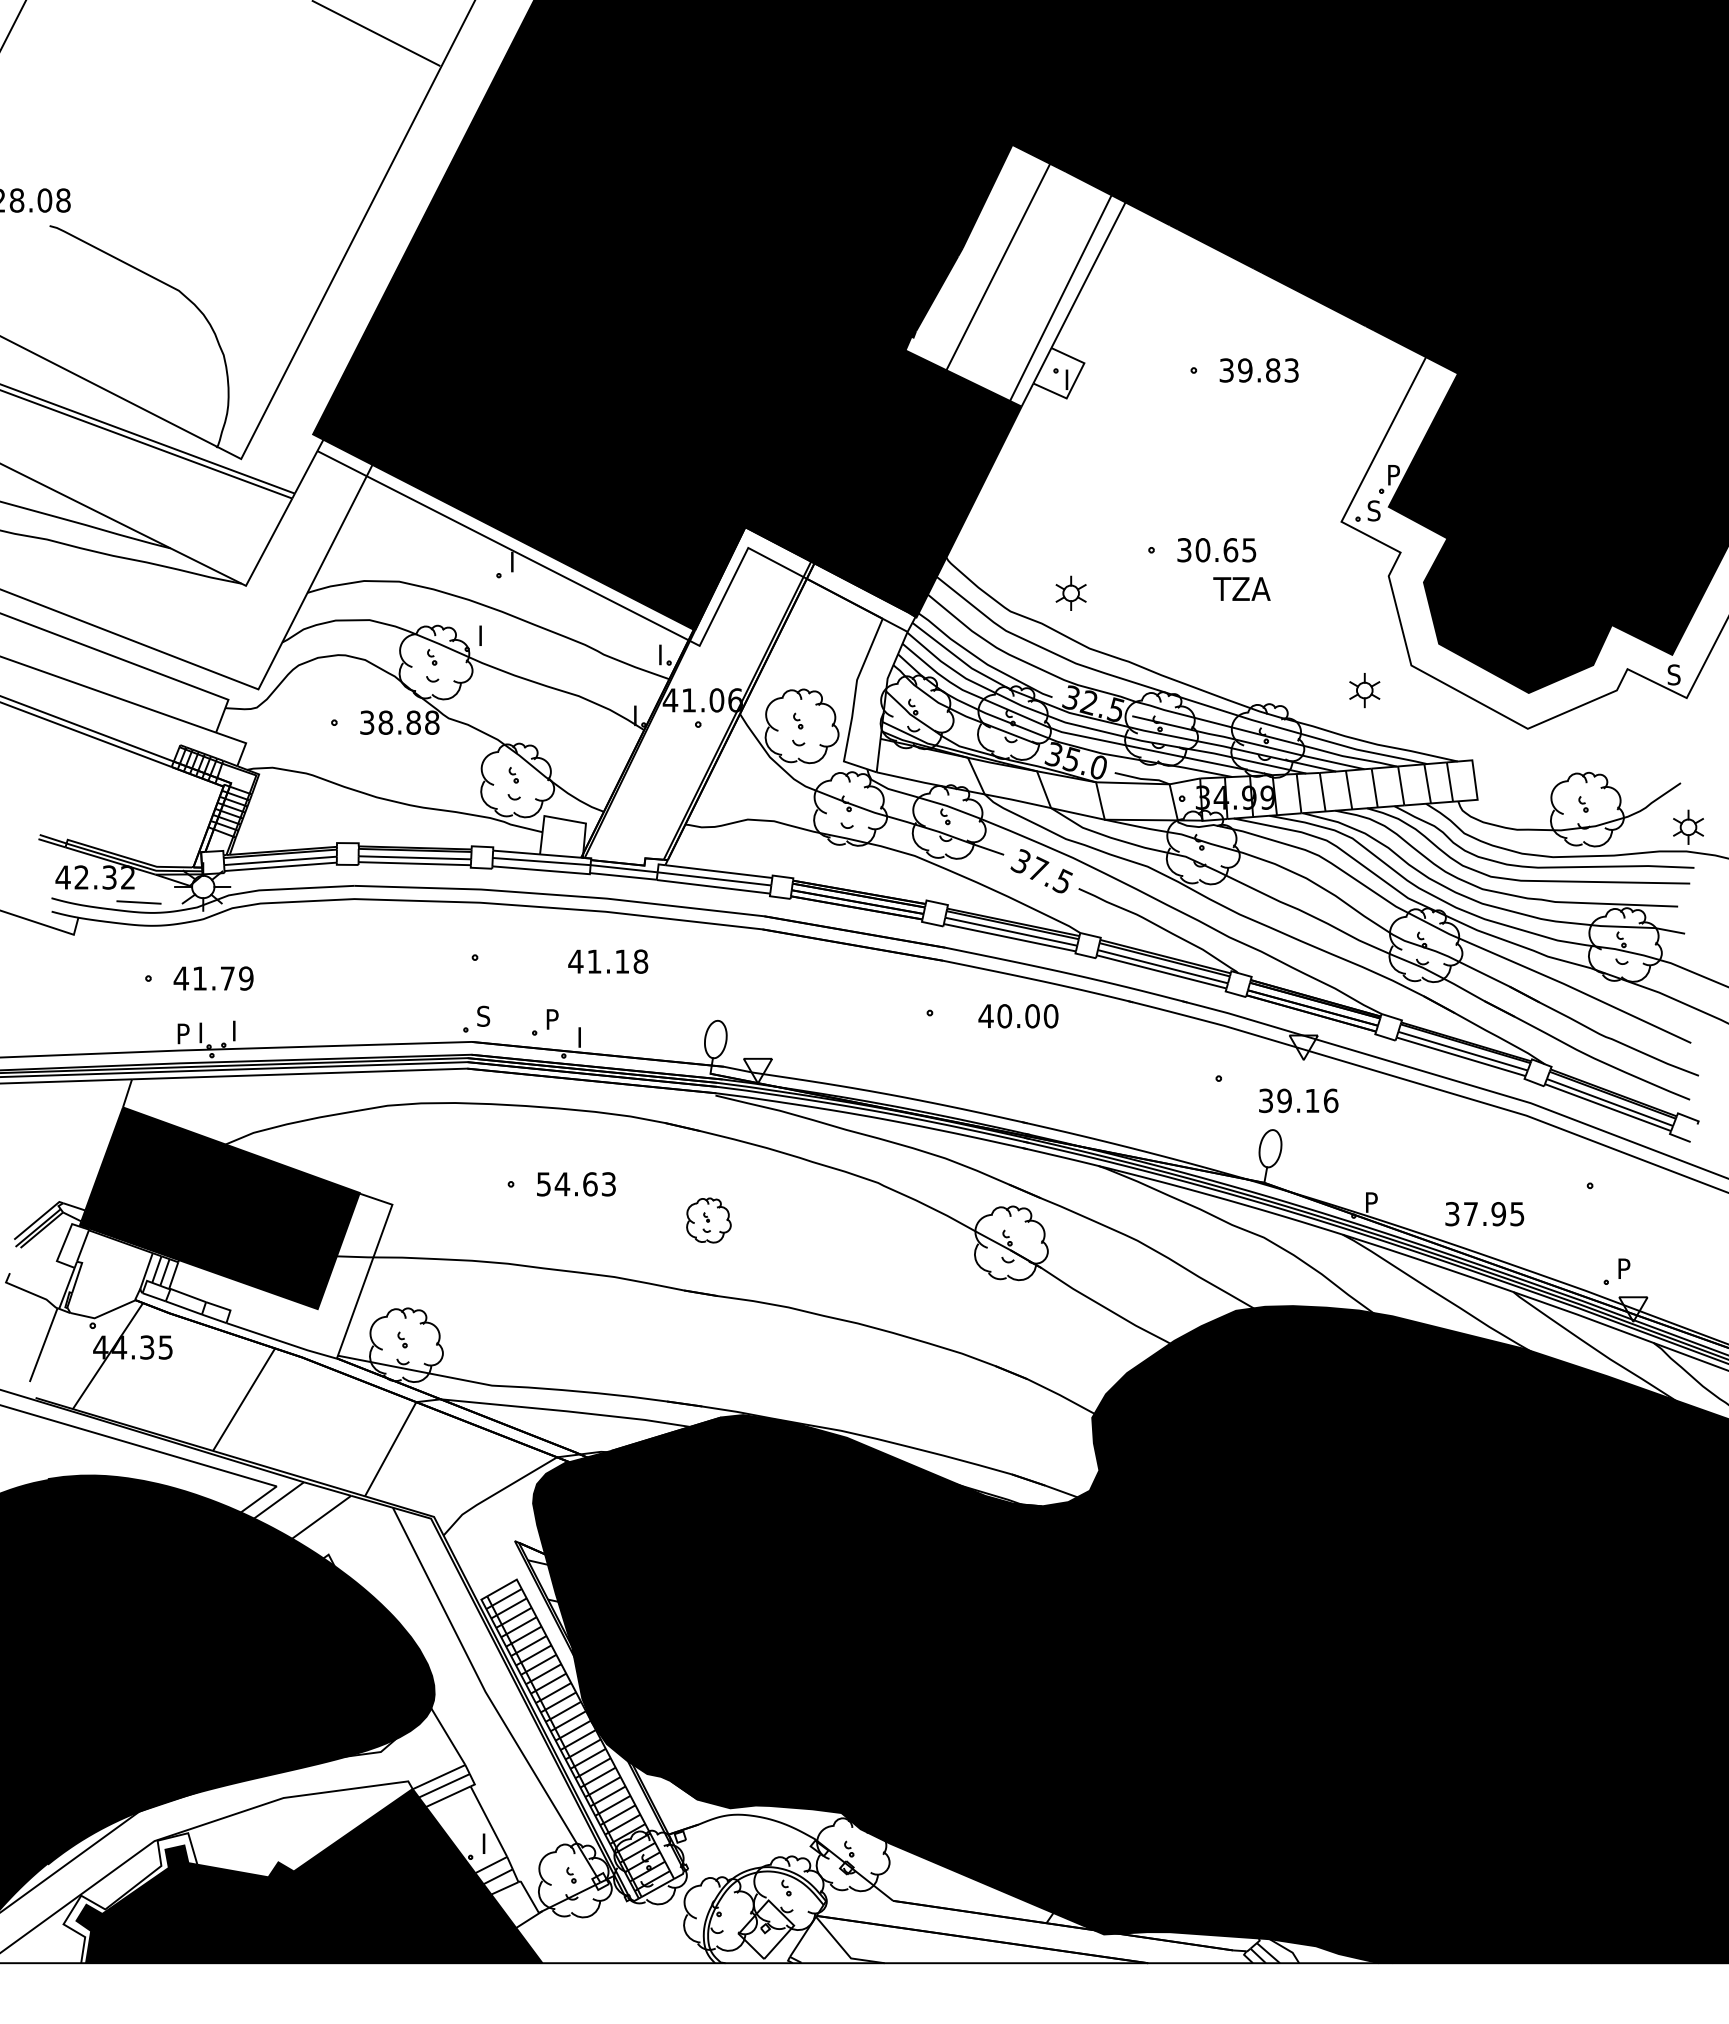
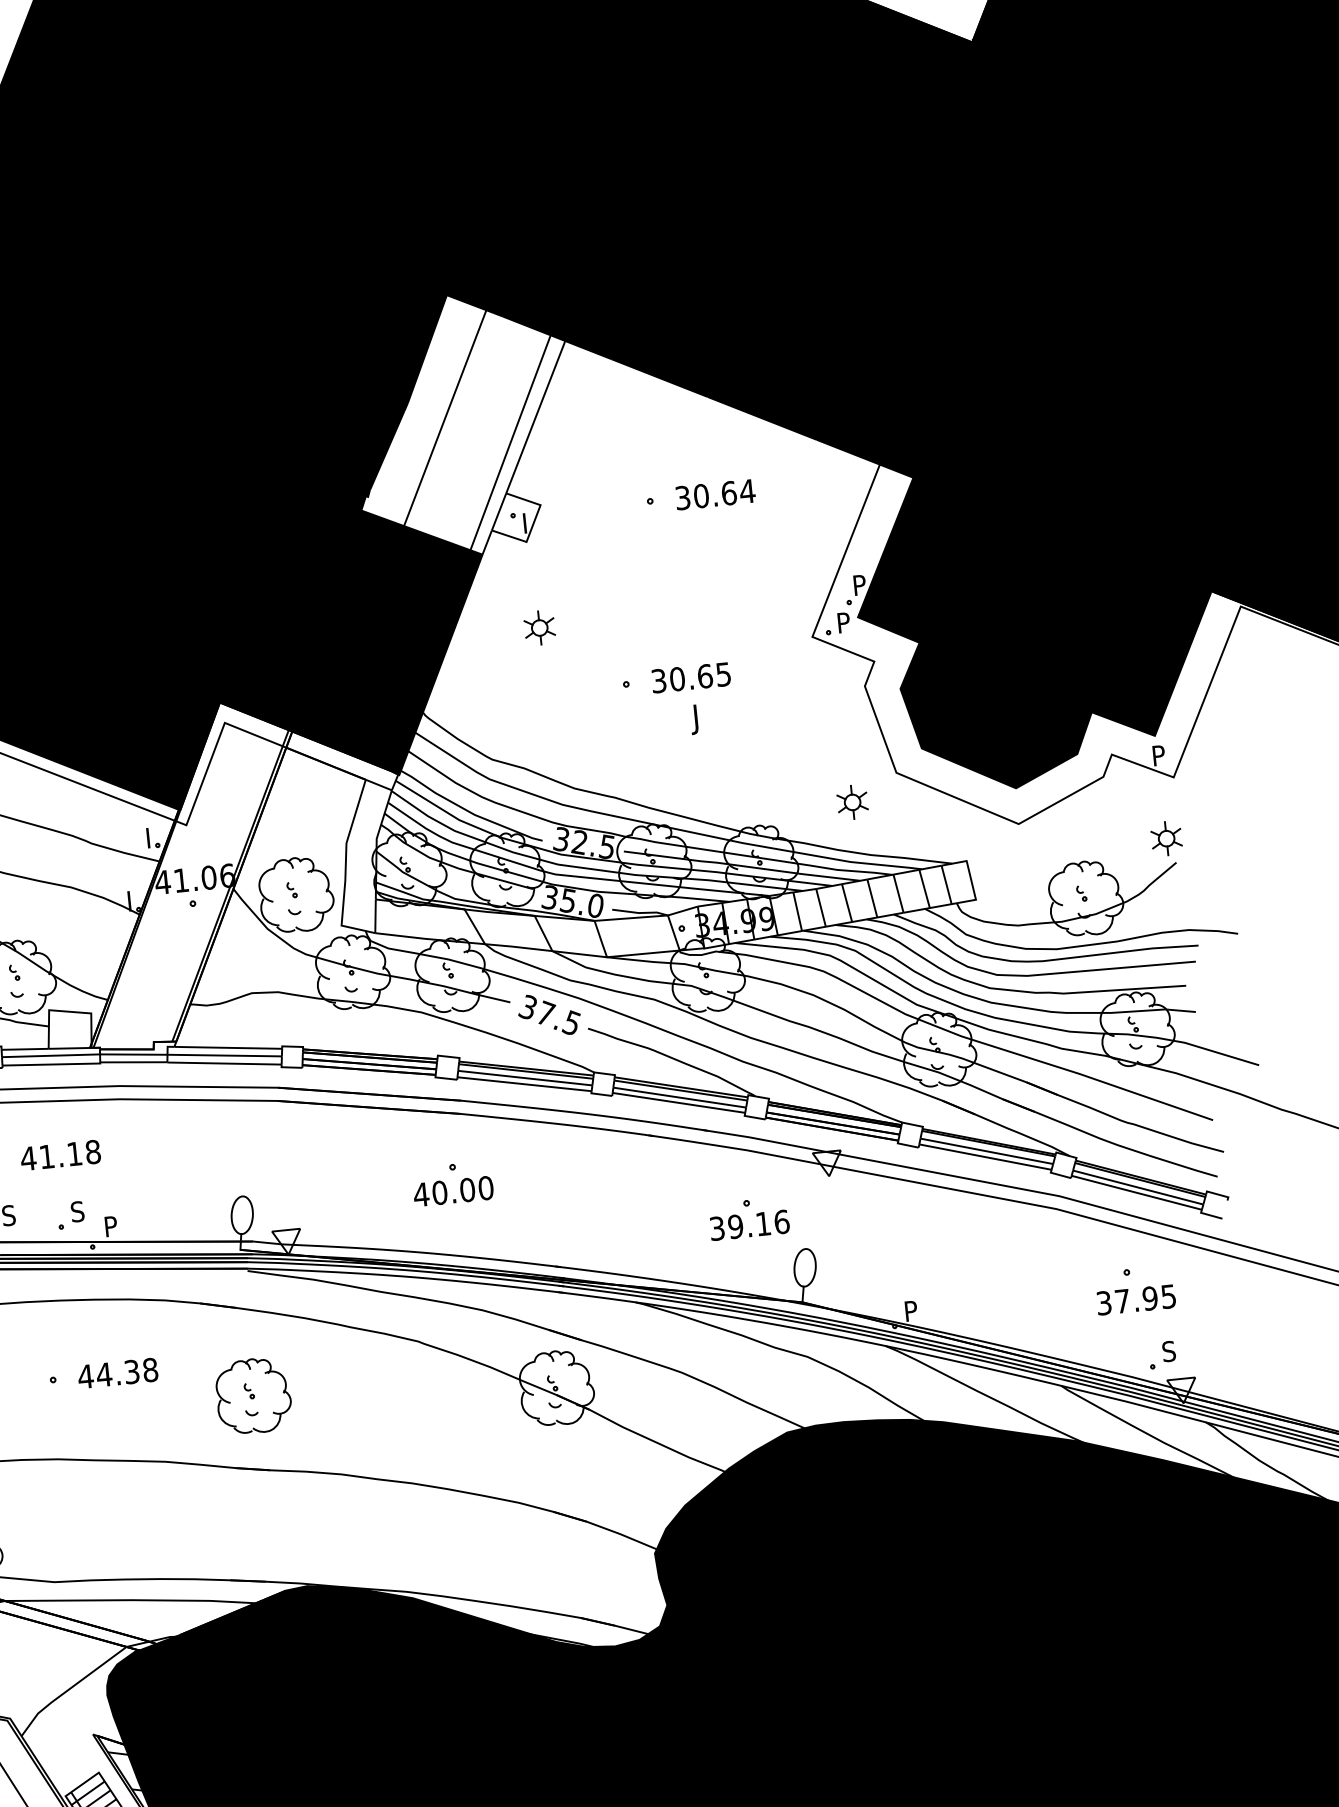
text: (1268, 370) -> (724, 493), 39.83 -> 30.64
text: (1373, 510) -> (843, 622), S -> P
part: (1070, 592) -> (539, 627), moved
text: (1240, 592) -> (719, 717), TZA -> J
text: (1673, 674) -> (1158, 755), S -> P
part: (1688, 826) -> (1166, 837), moved
text: (608, 961) -> (60, 1155), moved
text: (1018, 1016) -> (453, 1191), moved
text: (552, 1019) -> (77, 1211), P -> S
text: (585, 1033) -> (111, 1222), I -> P
text: (1298, 1100) -> (749, 1224), moved
text: (576, 1184) -> (118, 1373), 54.63 -> 44.38
text: (1484, 1214) -> (1136, 1300), moved
part: (708, 1220) -> (253, 1396), size x1.67
text: (1623, 1268) -> (1168, 1351), P -> S

